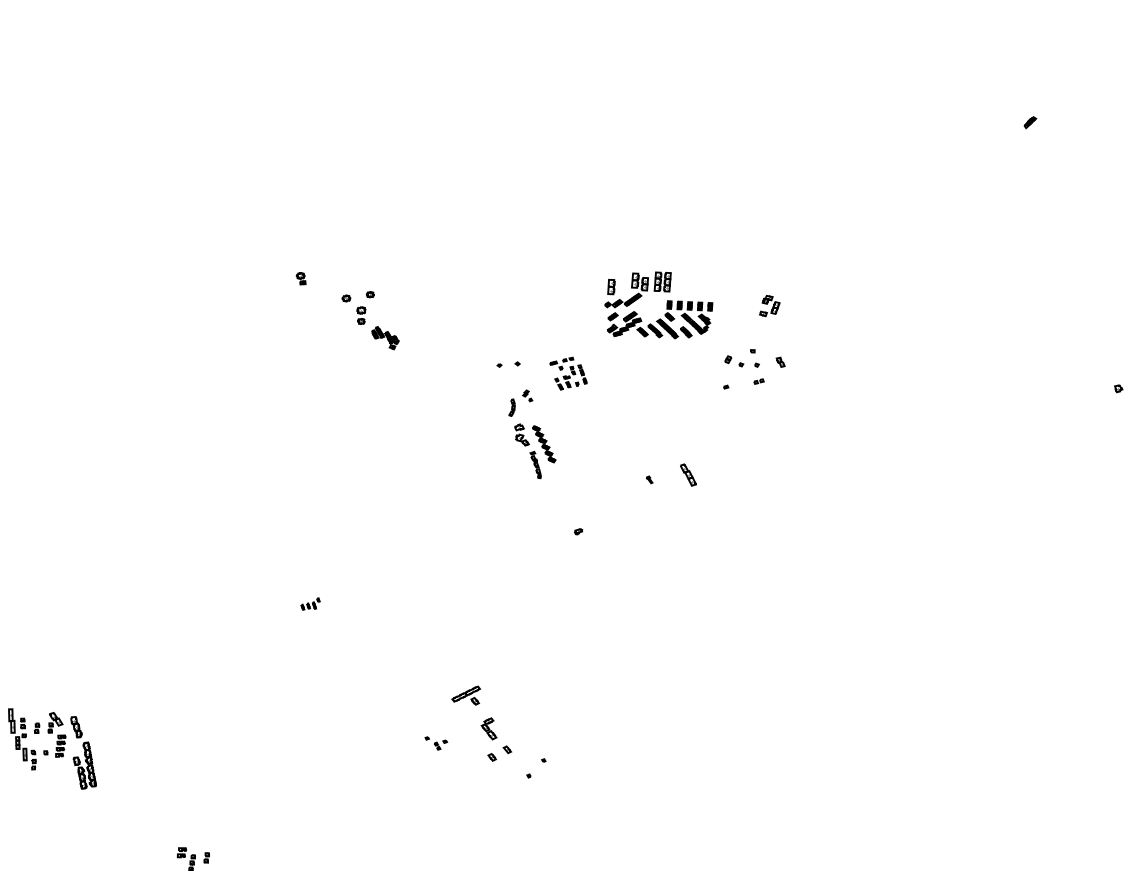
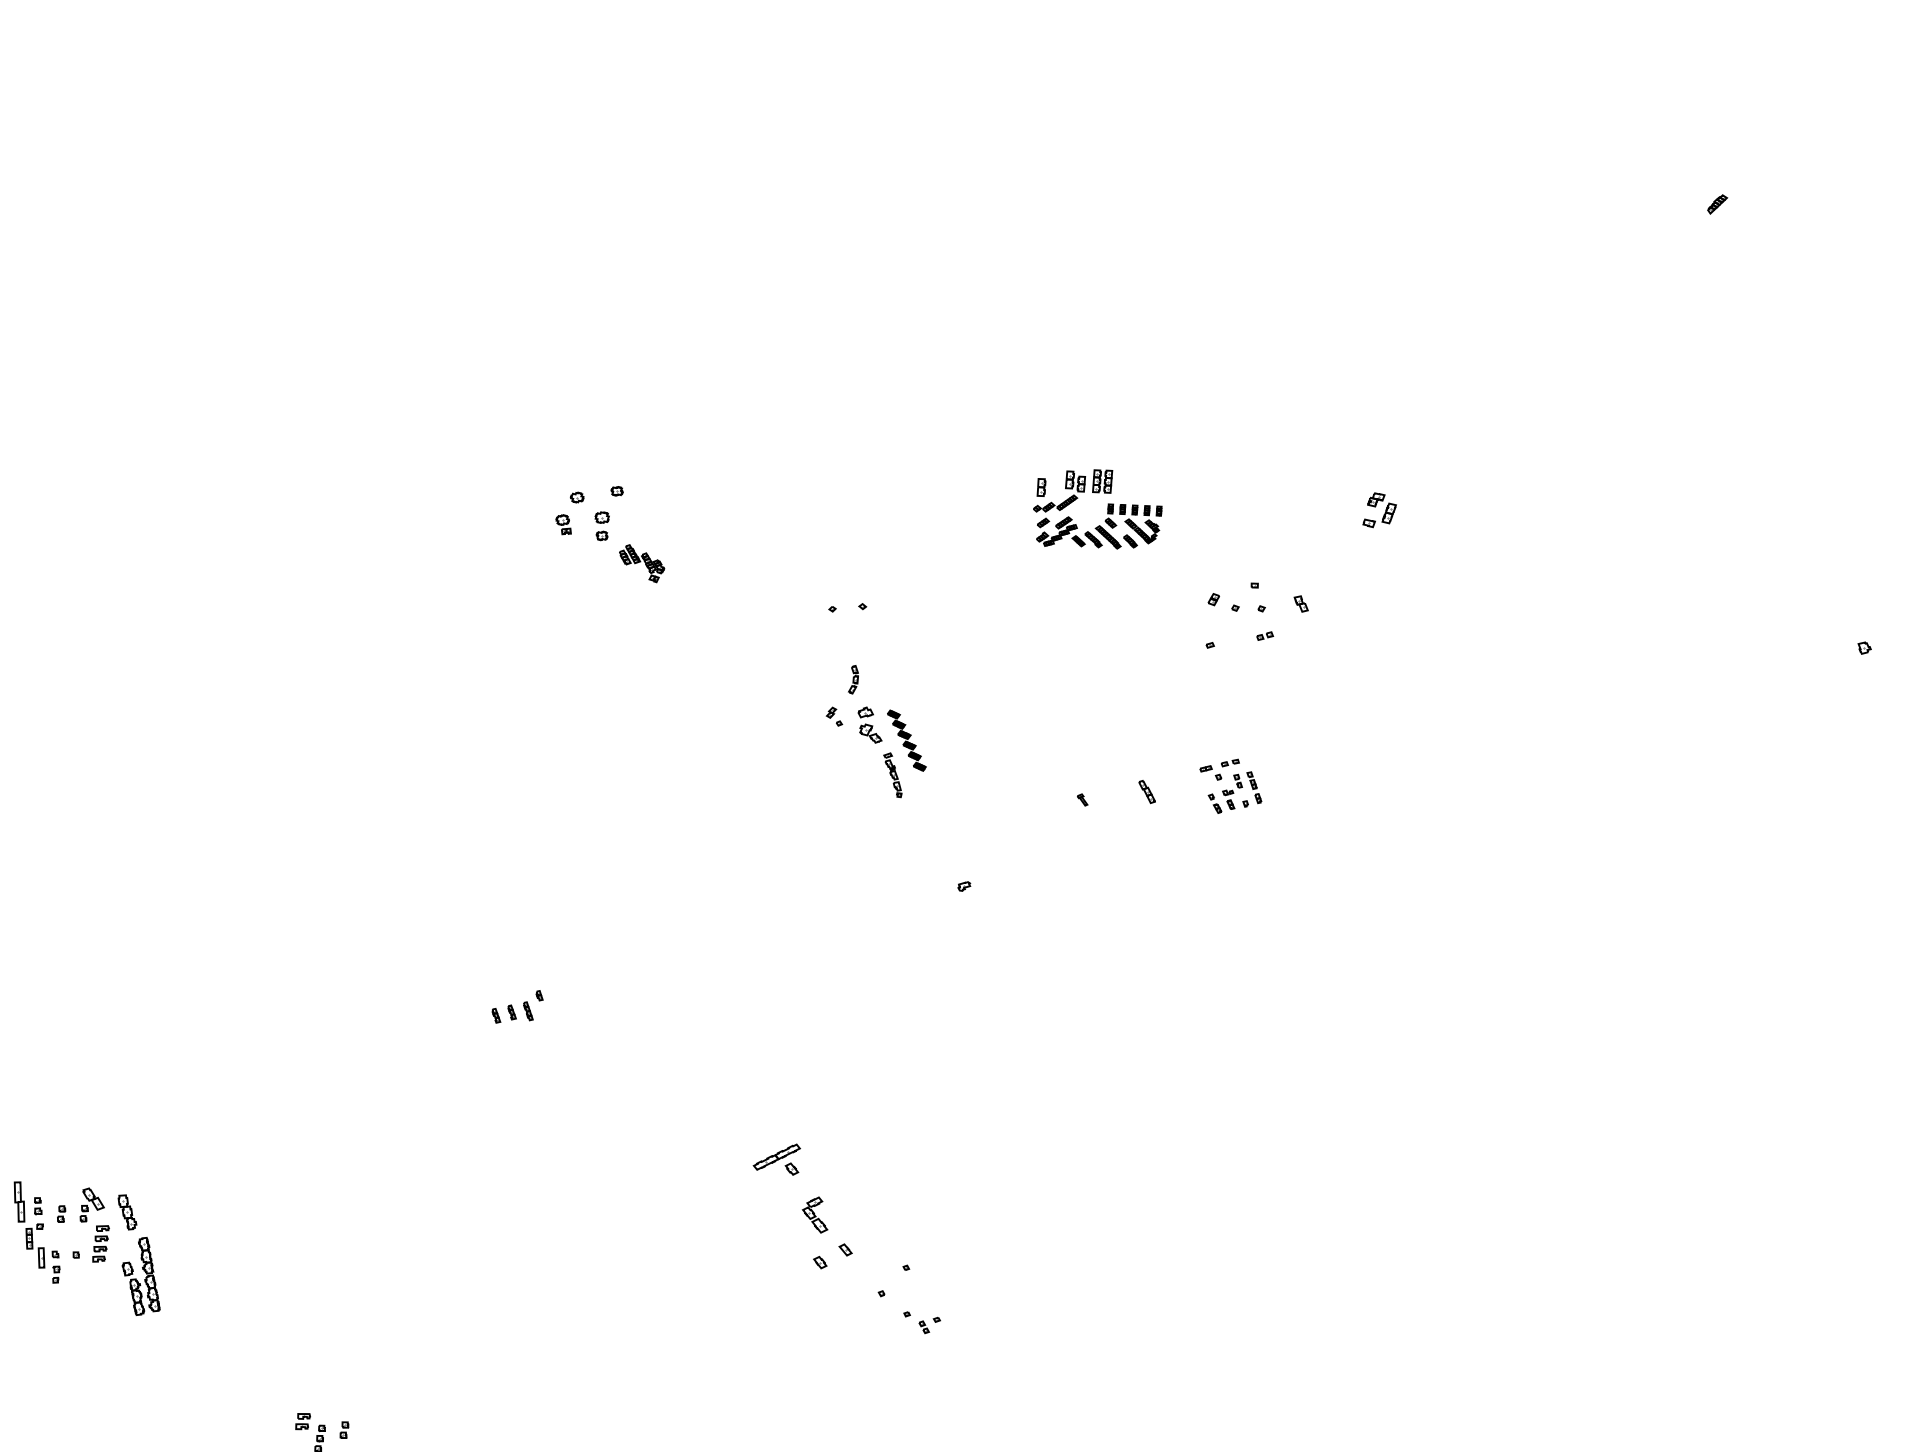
part: (300, 278) -> (562, 524), moved
part: (658, 305) -> (1097, 509), size x0.71
part: (769, 306) -> (1379, 510), moved
part: (568, 373) -> (1230, 786), moved
part: (527, 395) -> (834, 715), moved
part: (687, 474) -> (1145, 791), size x0.62
part: (310, 603) -> (517, 1006), size x1.67
part: (436, 743) -> (922, 1322), moved

